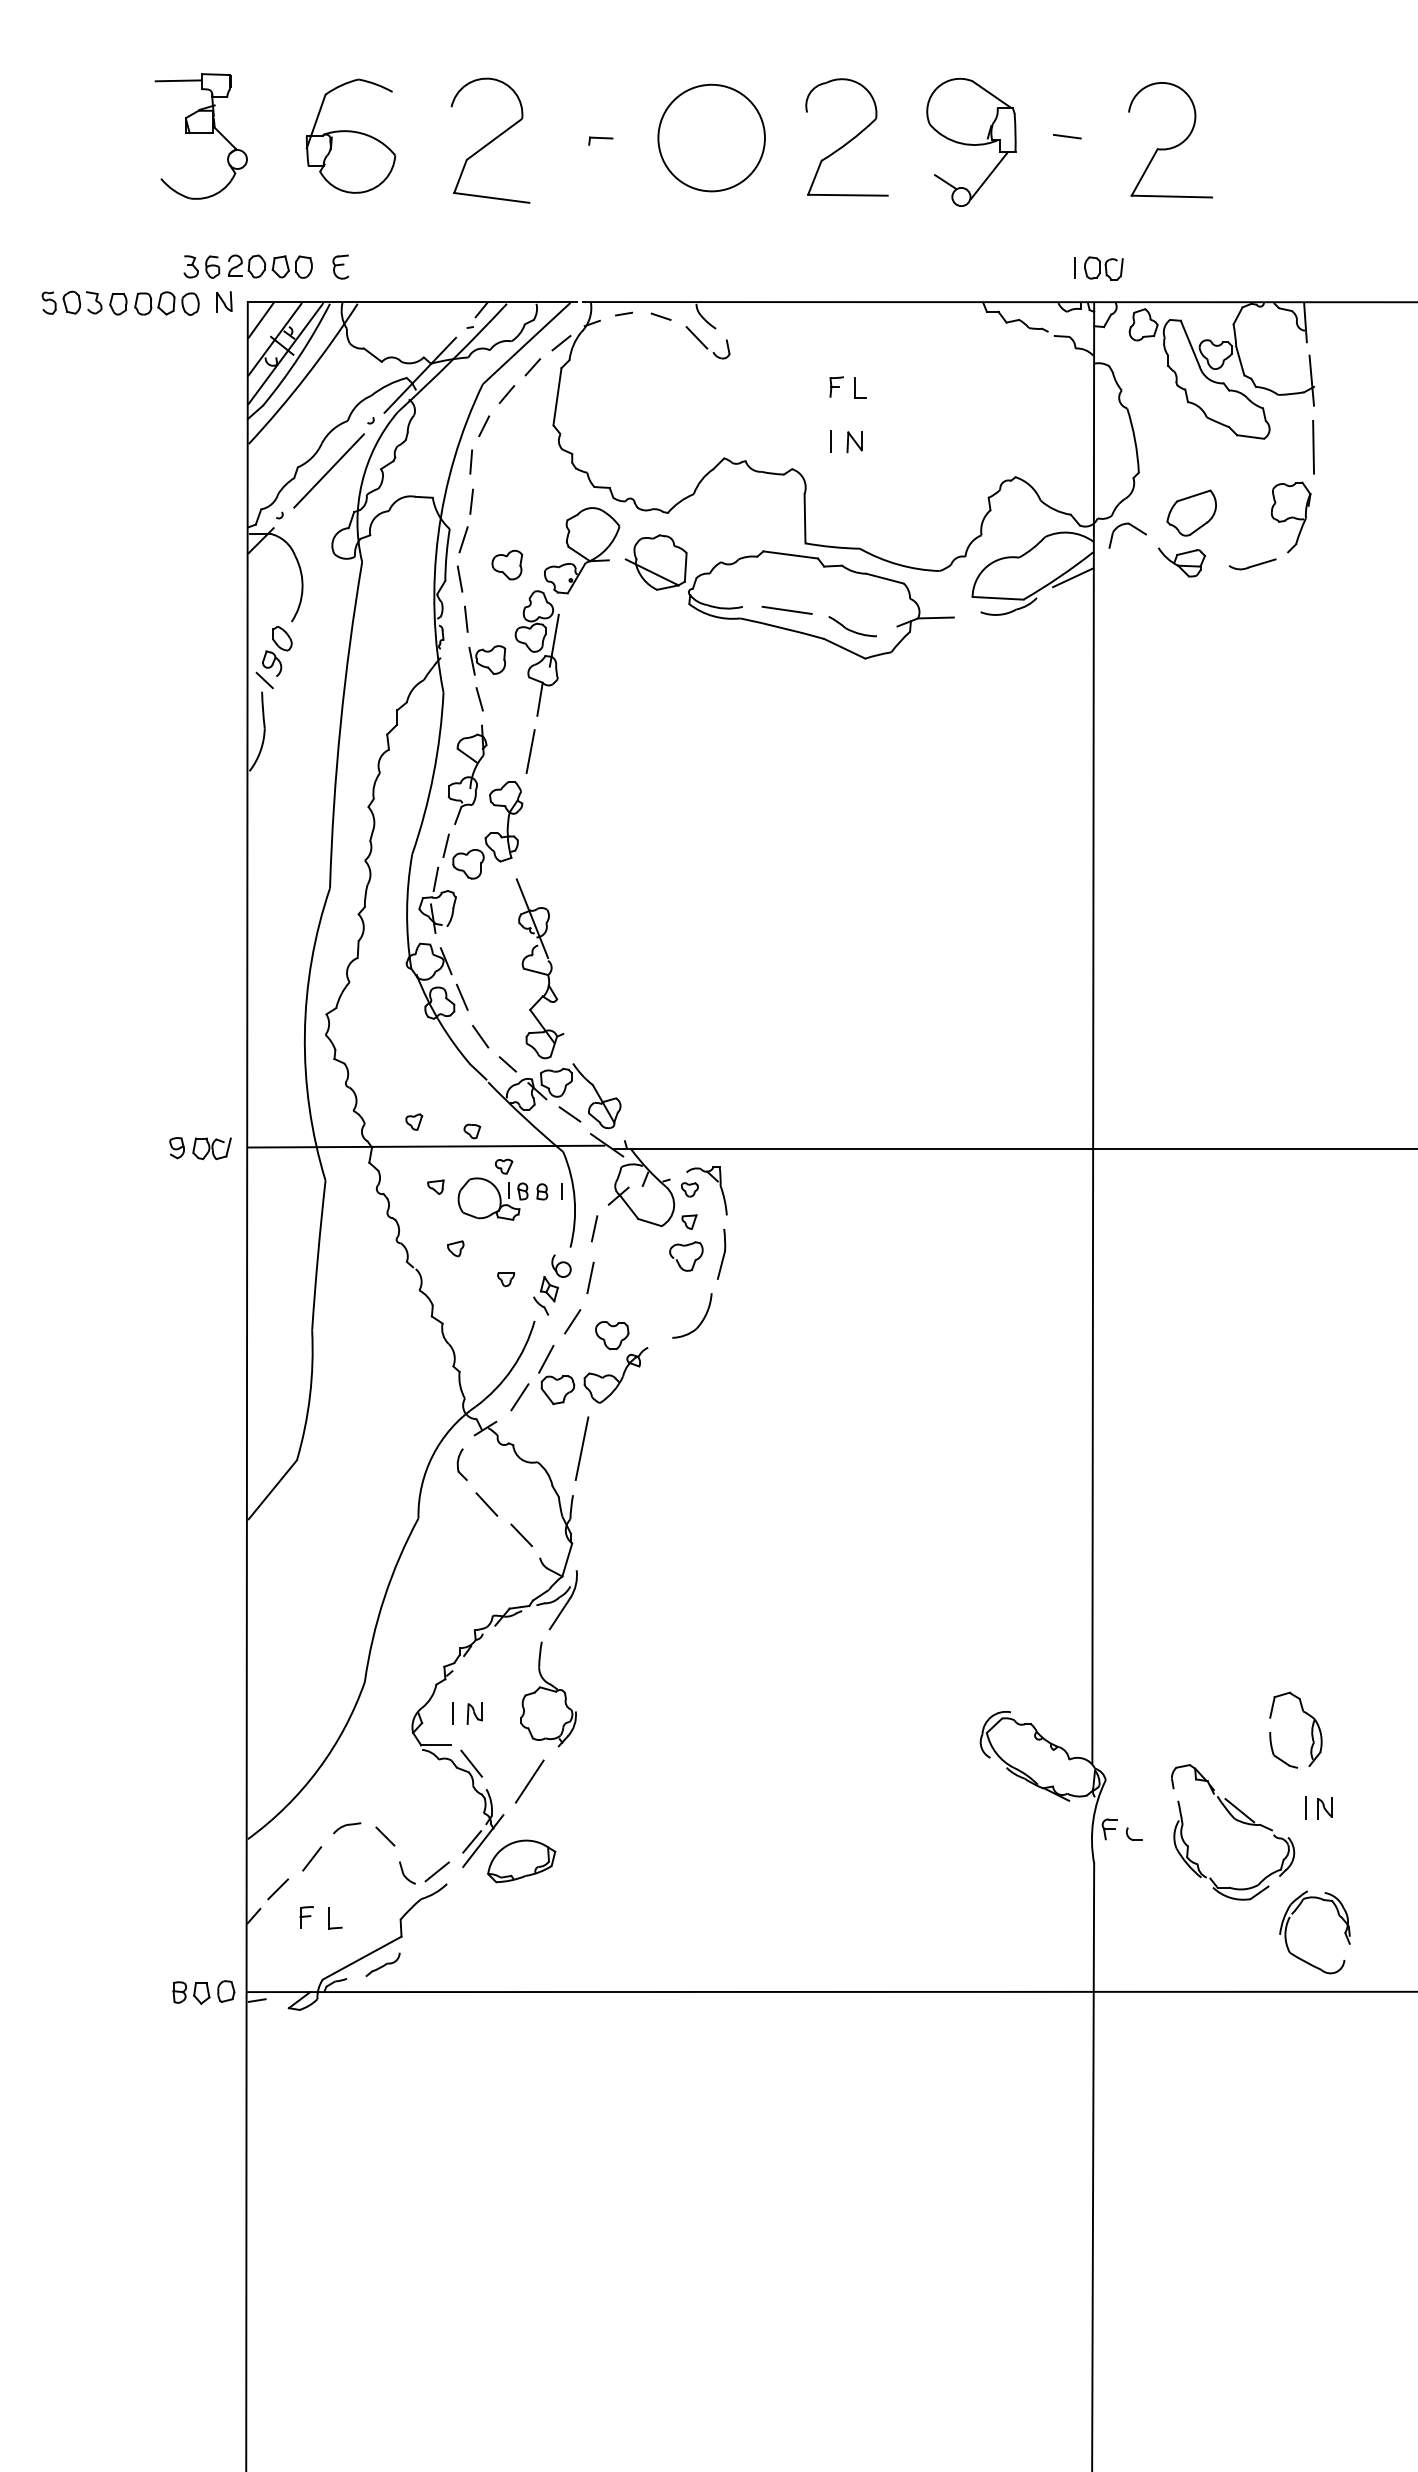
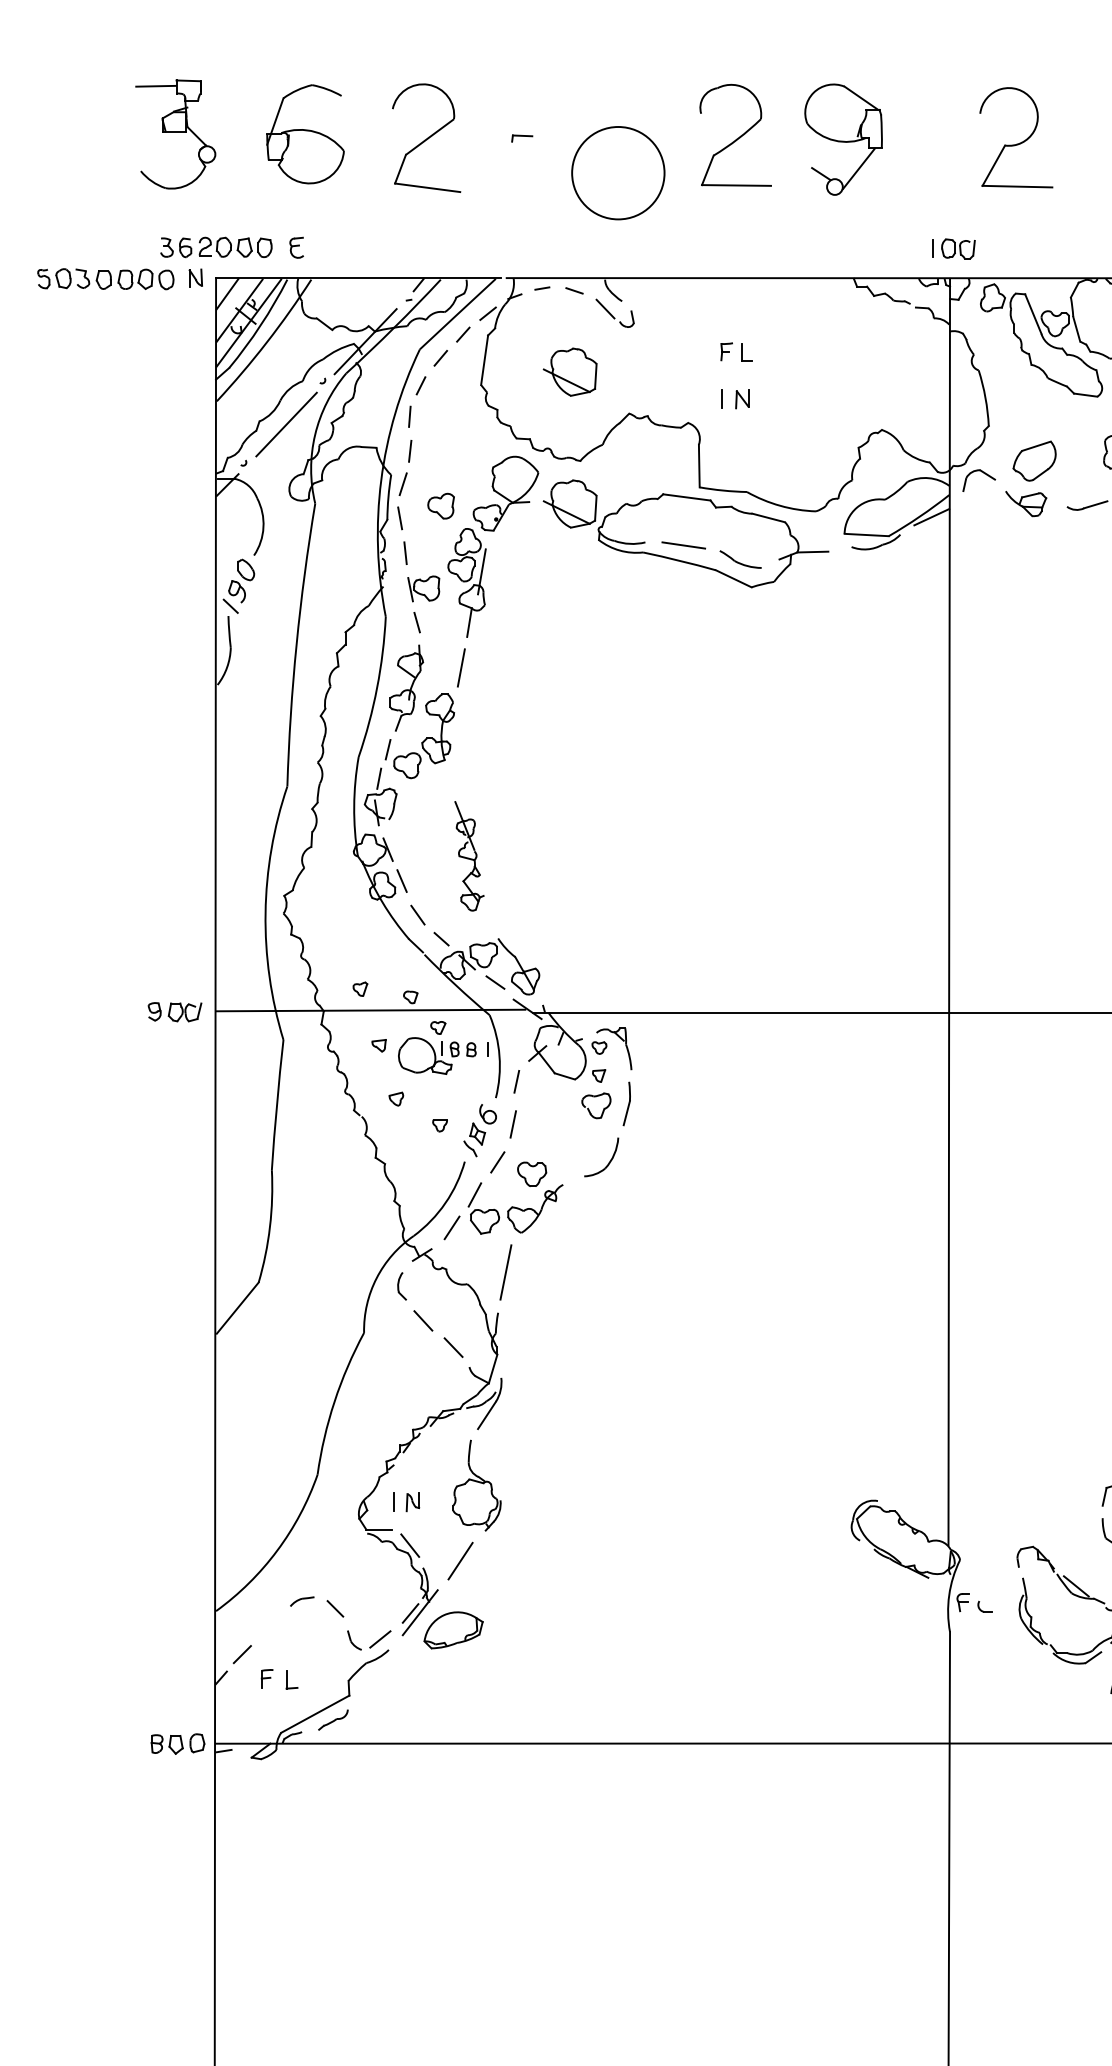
line: (1066, 136) -> (926, 134), removed
circle: (711, 137) -> (618, 172), moved
part: (655, 410) -> (569, 372), added
part: (539, 968) -> (469, 856), size x0.7
line: (312, 1858) -> (272, 1627), removed

